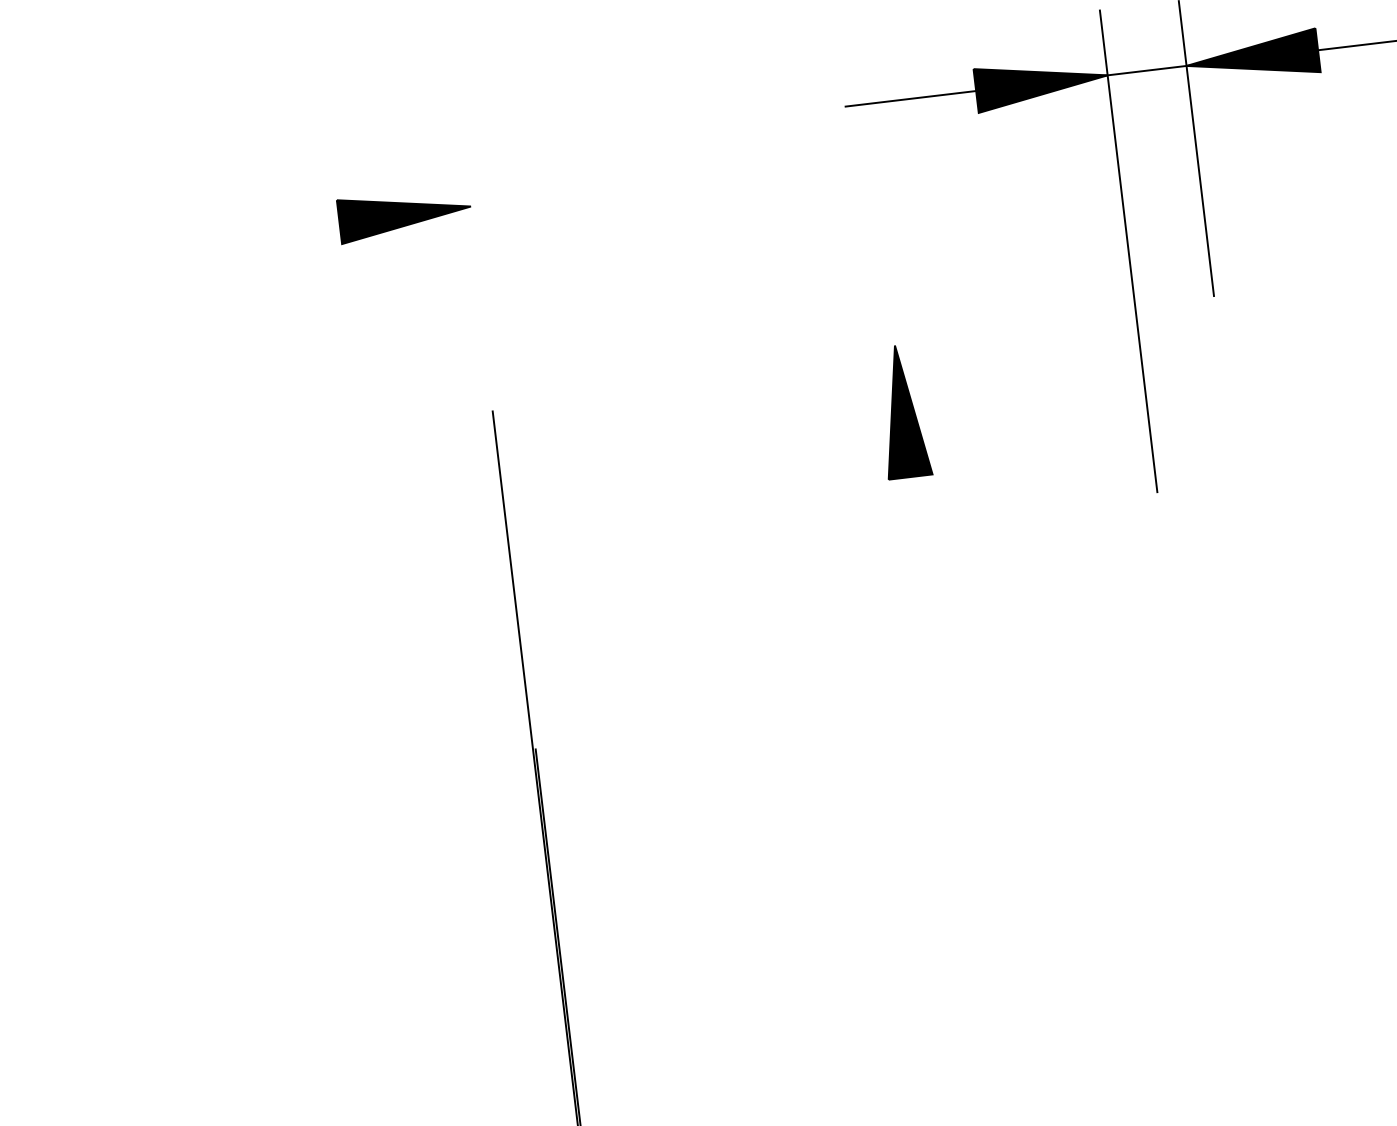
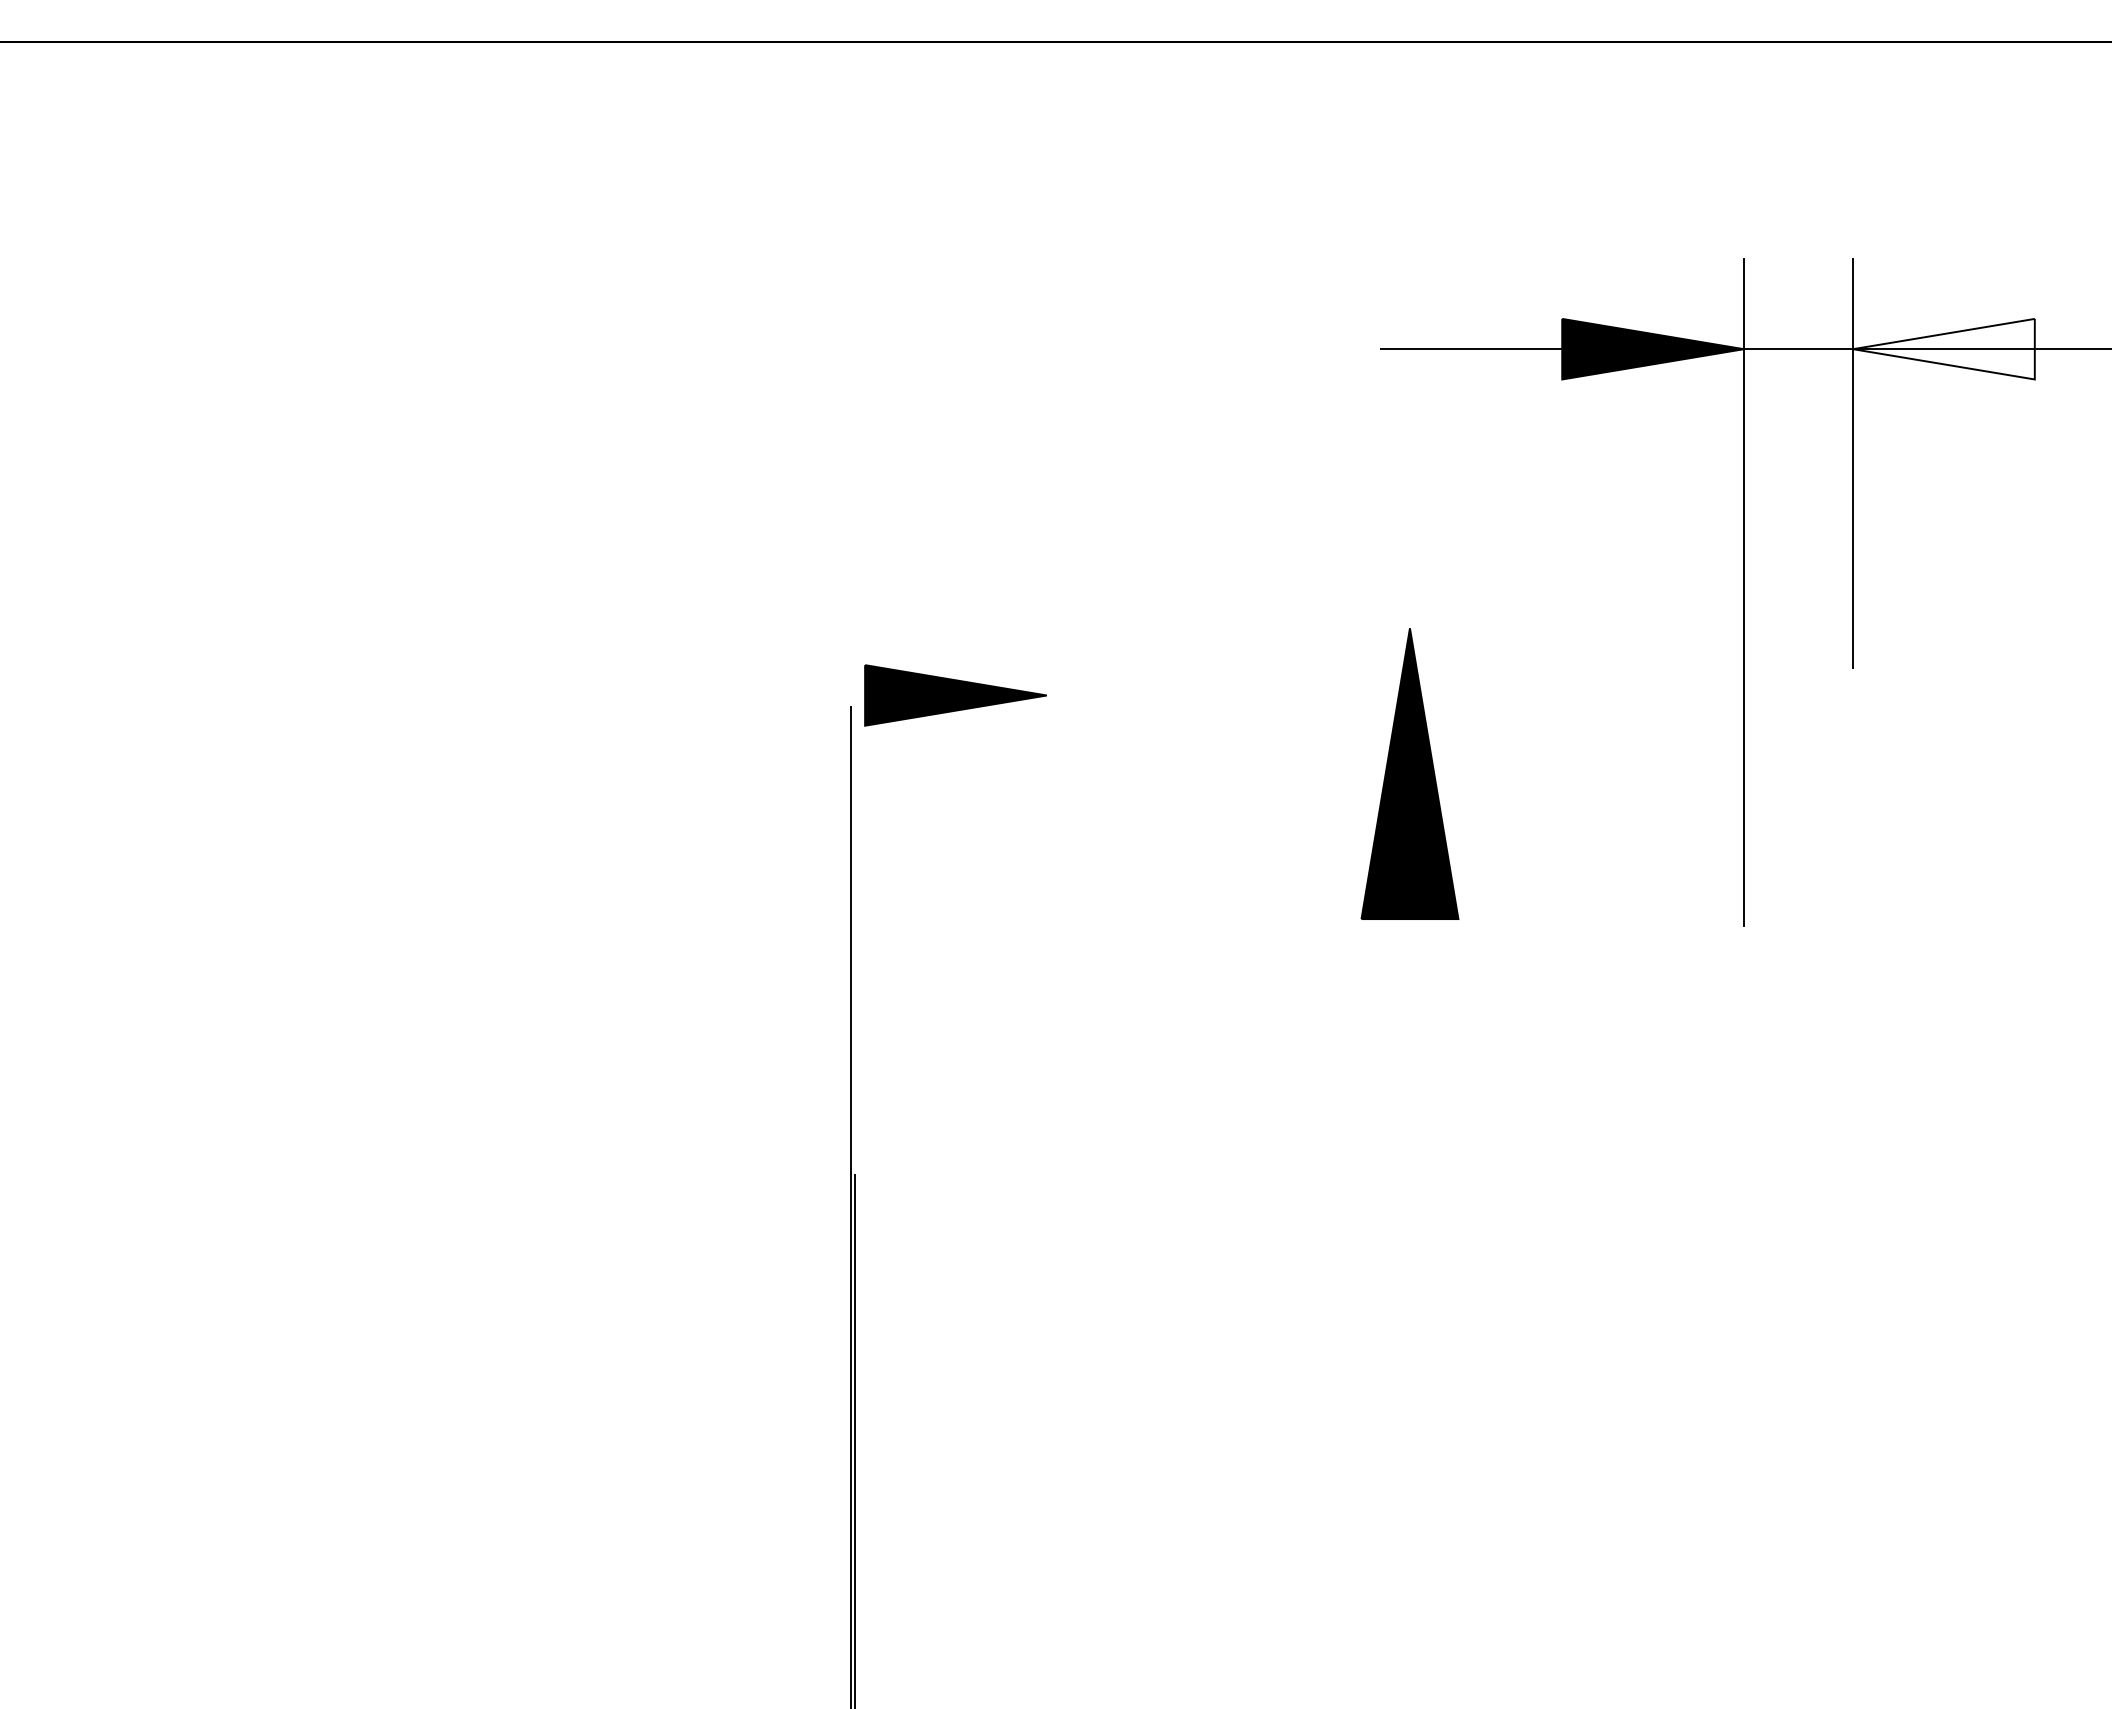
fill: (1251, 57) -> (1943, 348), removed
part: (404, 214) -> (955, 695), moved
part: (903, 411) -> (1410, 773), size x1.6

